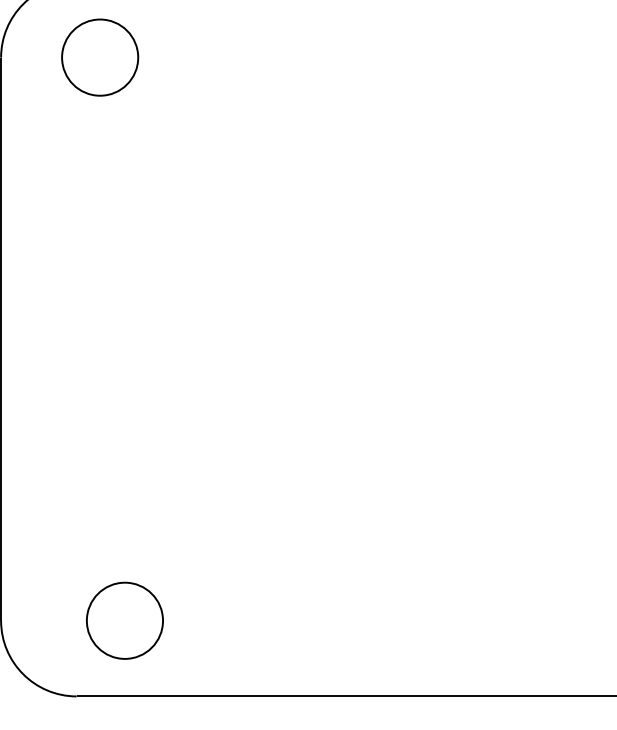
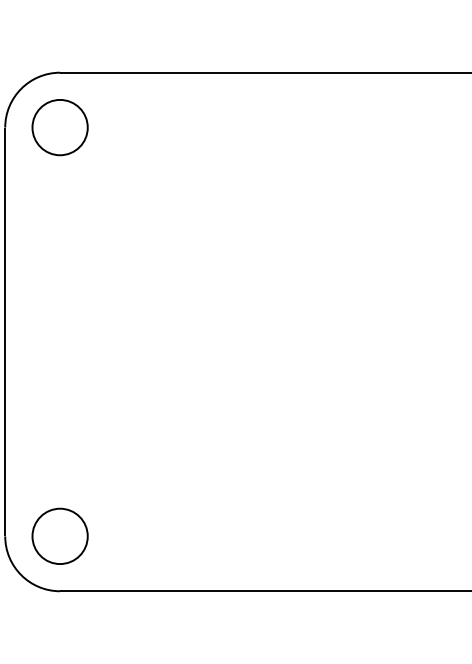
part: (99, 57) -> (59, 127), moved
part: (124, 619) -> (59, 535), moved

